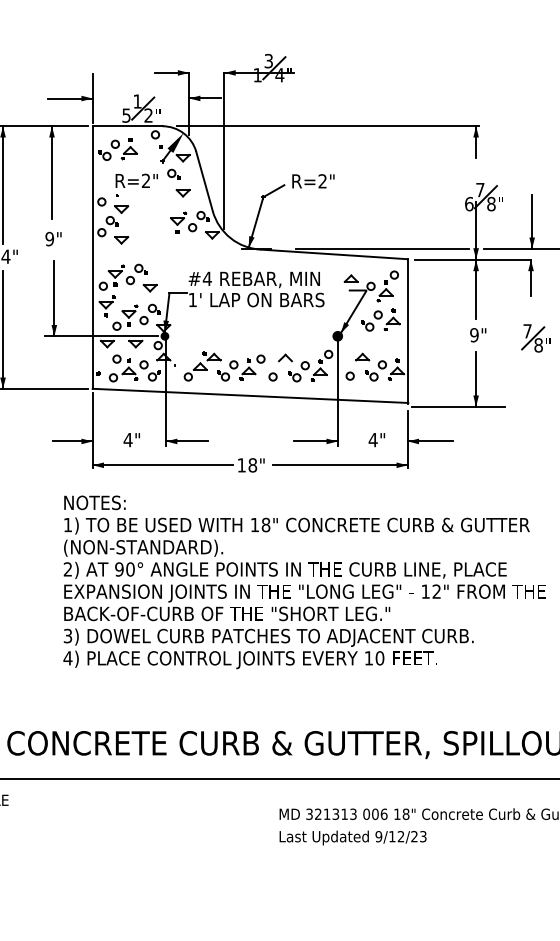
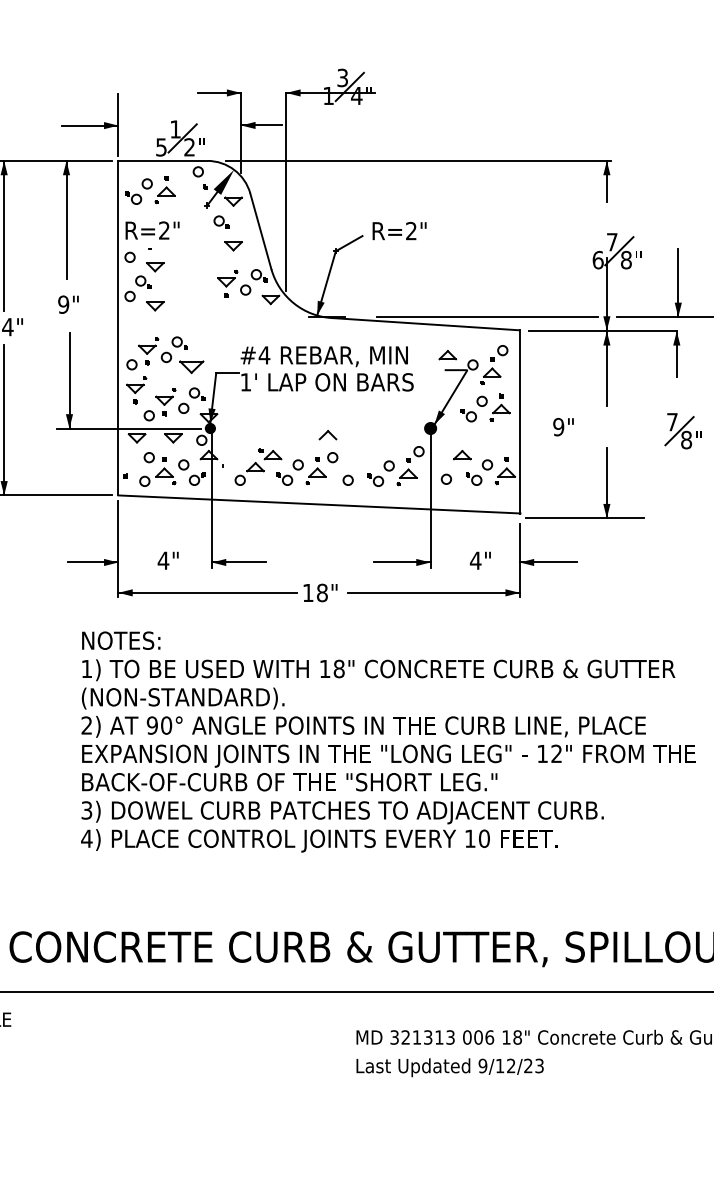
text: (136, 180) -> (152, 230), moved
part: (150, 288) -> (191, 367), size x1.4
text: (478, 335) -> (563, 427), moved
part: (285, 358) -> (327, 435), moved

